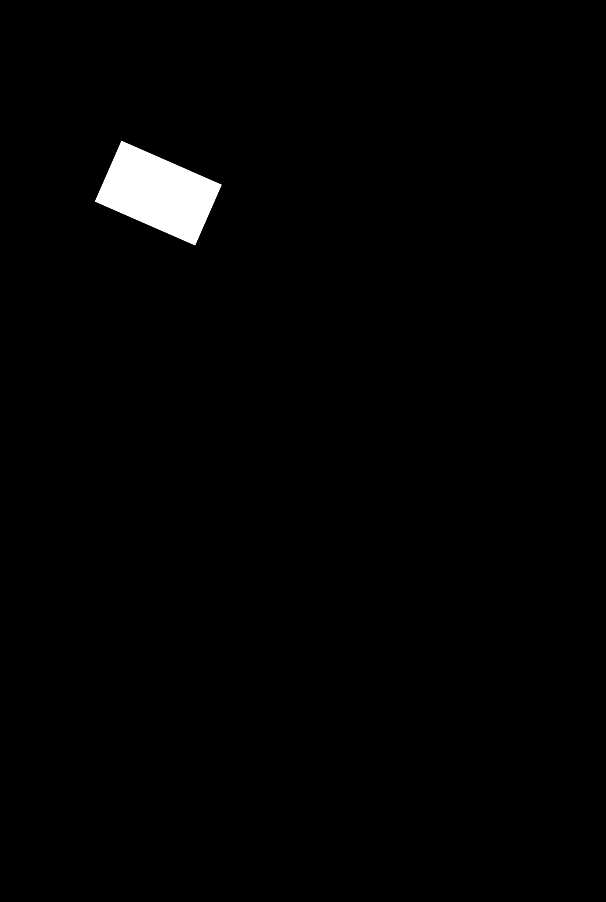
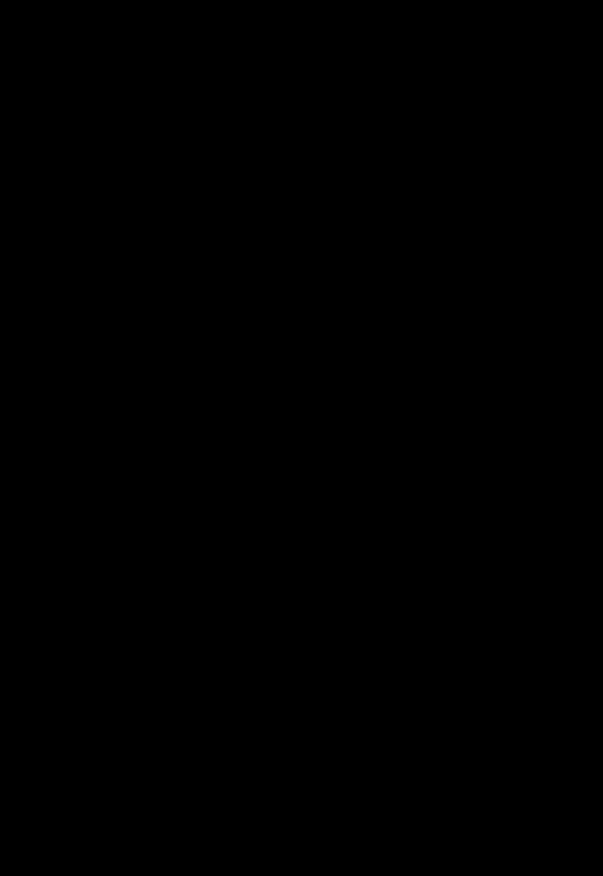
fill: (158, 193) -> (154, 182), added

